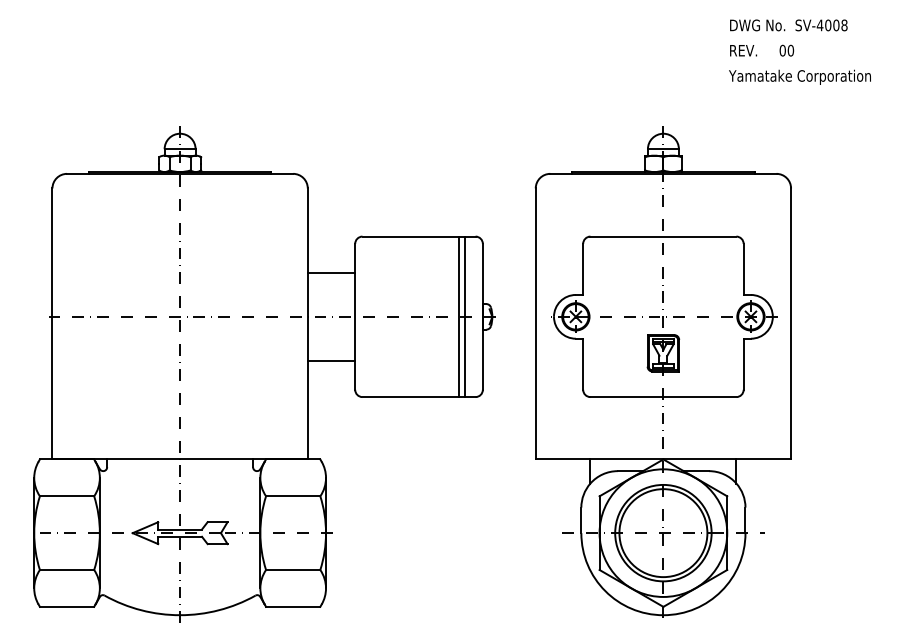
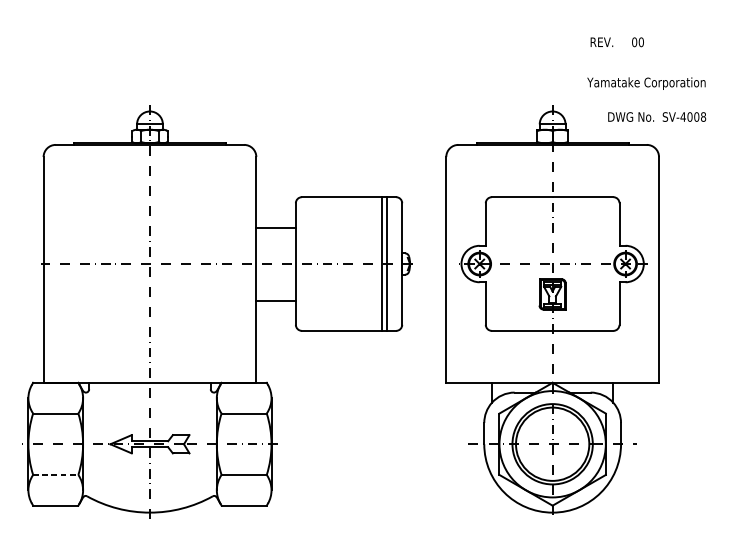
text: (788, 25) -> (656, 117), moved
text: (762, 50) -> (617, 42), moved
text: (799, 76) -> (646, 82), moved
line: (67, 569) -> (56, 474), solid -> dashed

